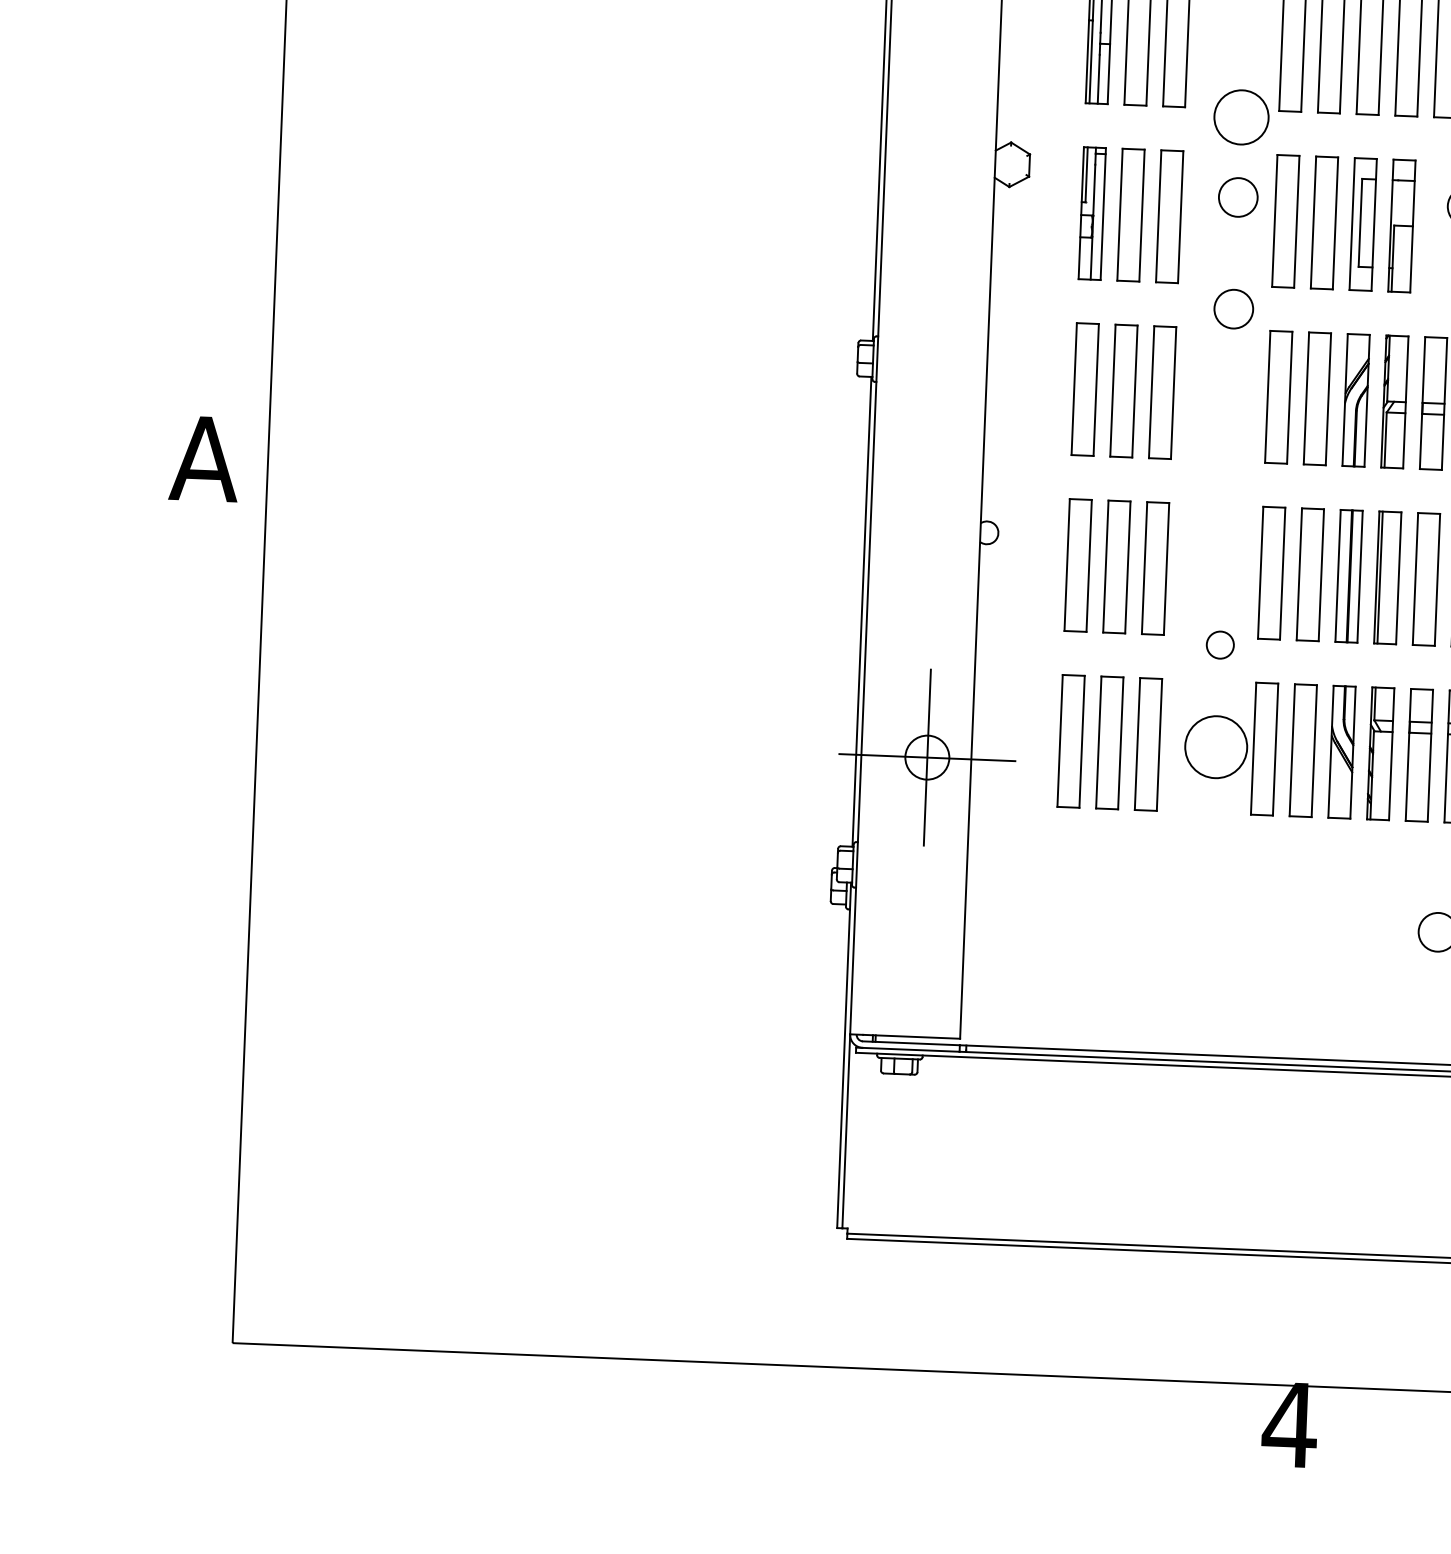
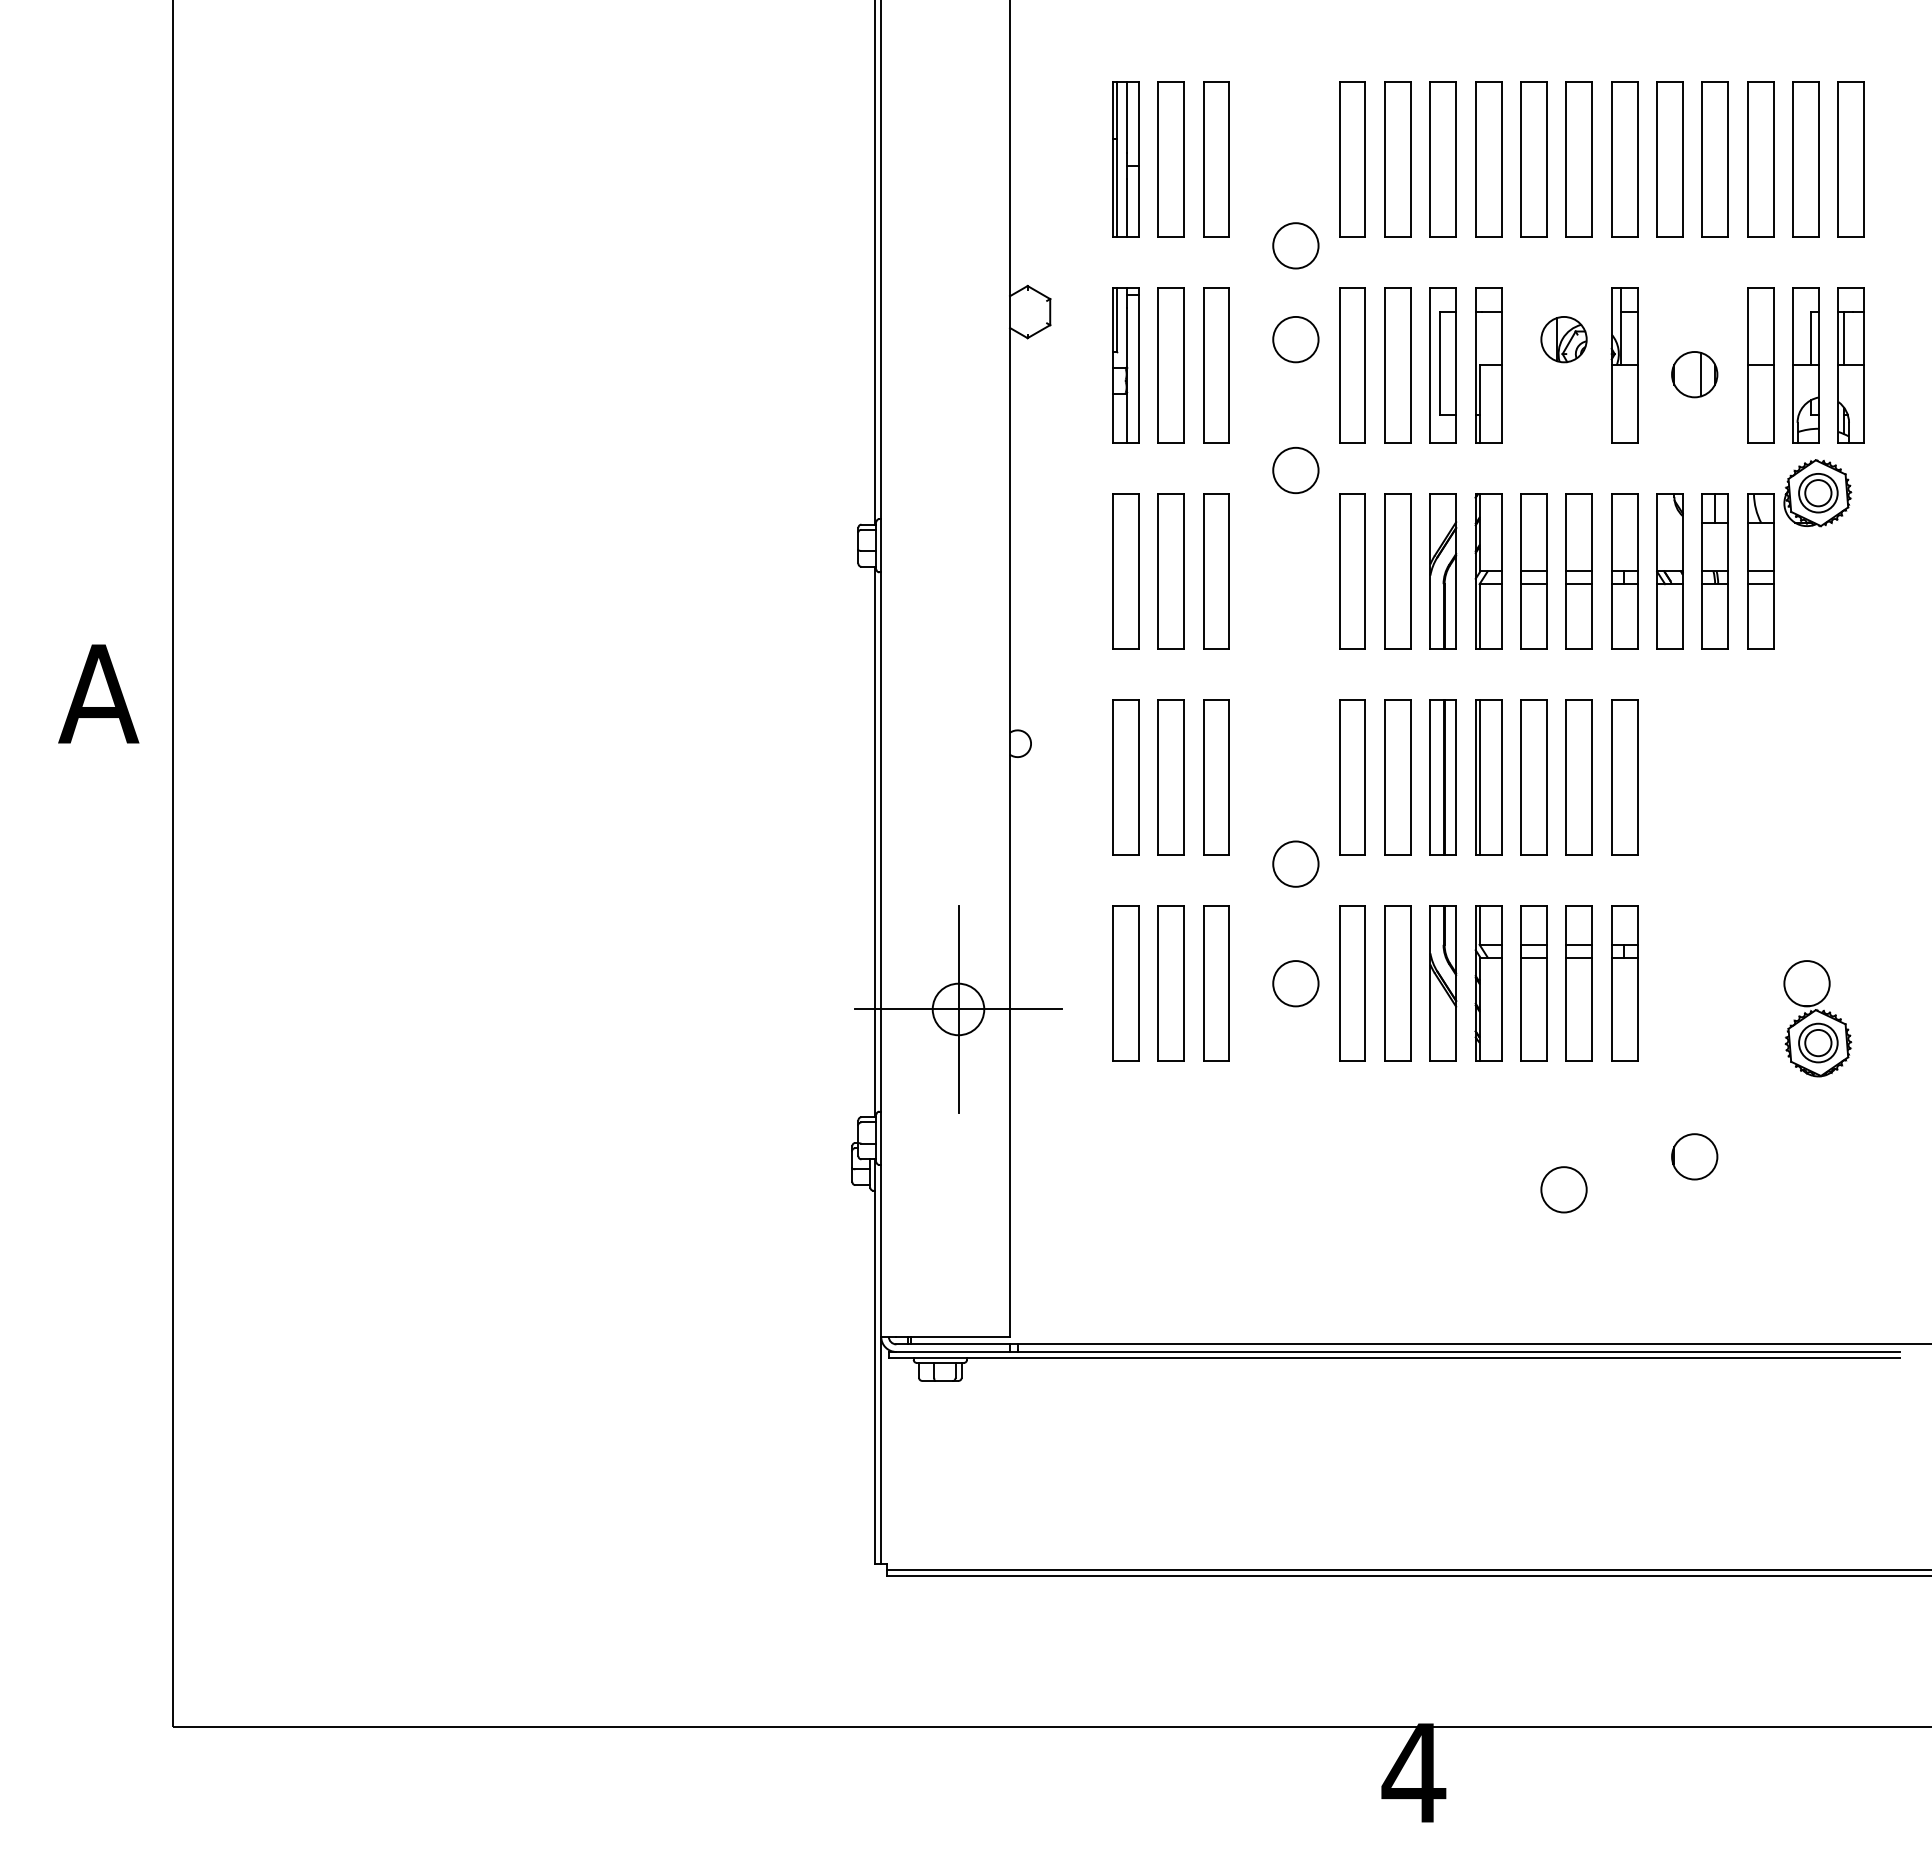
circle: (1241, 117) -> (1295, 245), size x0.71
circle: (1220, 644) -> (1295, 863), size x1.43
circle: (1215, 747) -> (1295, 983), size x0.62

